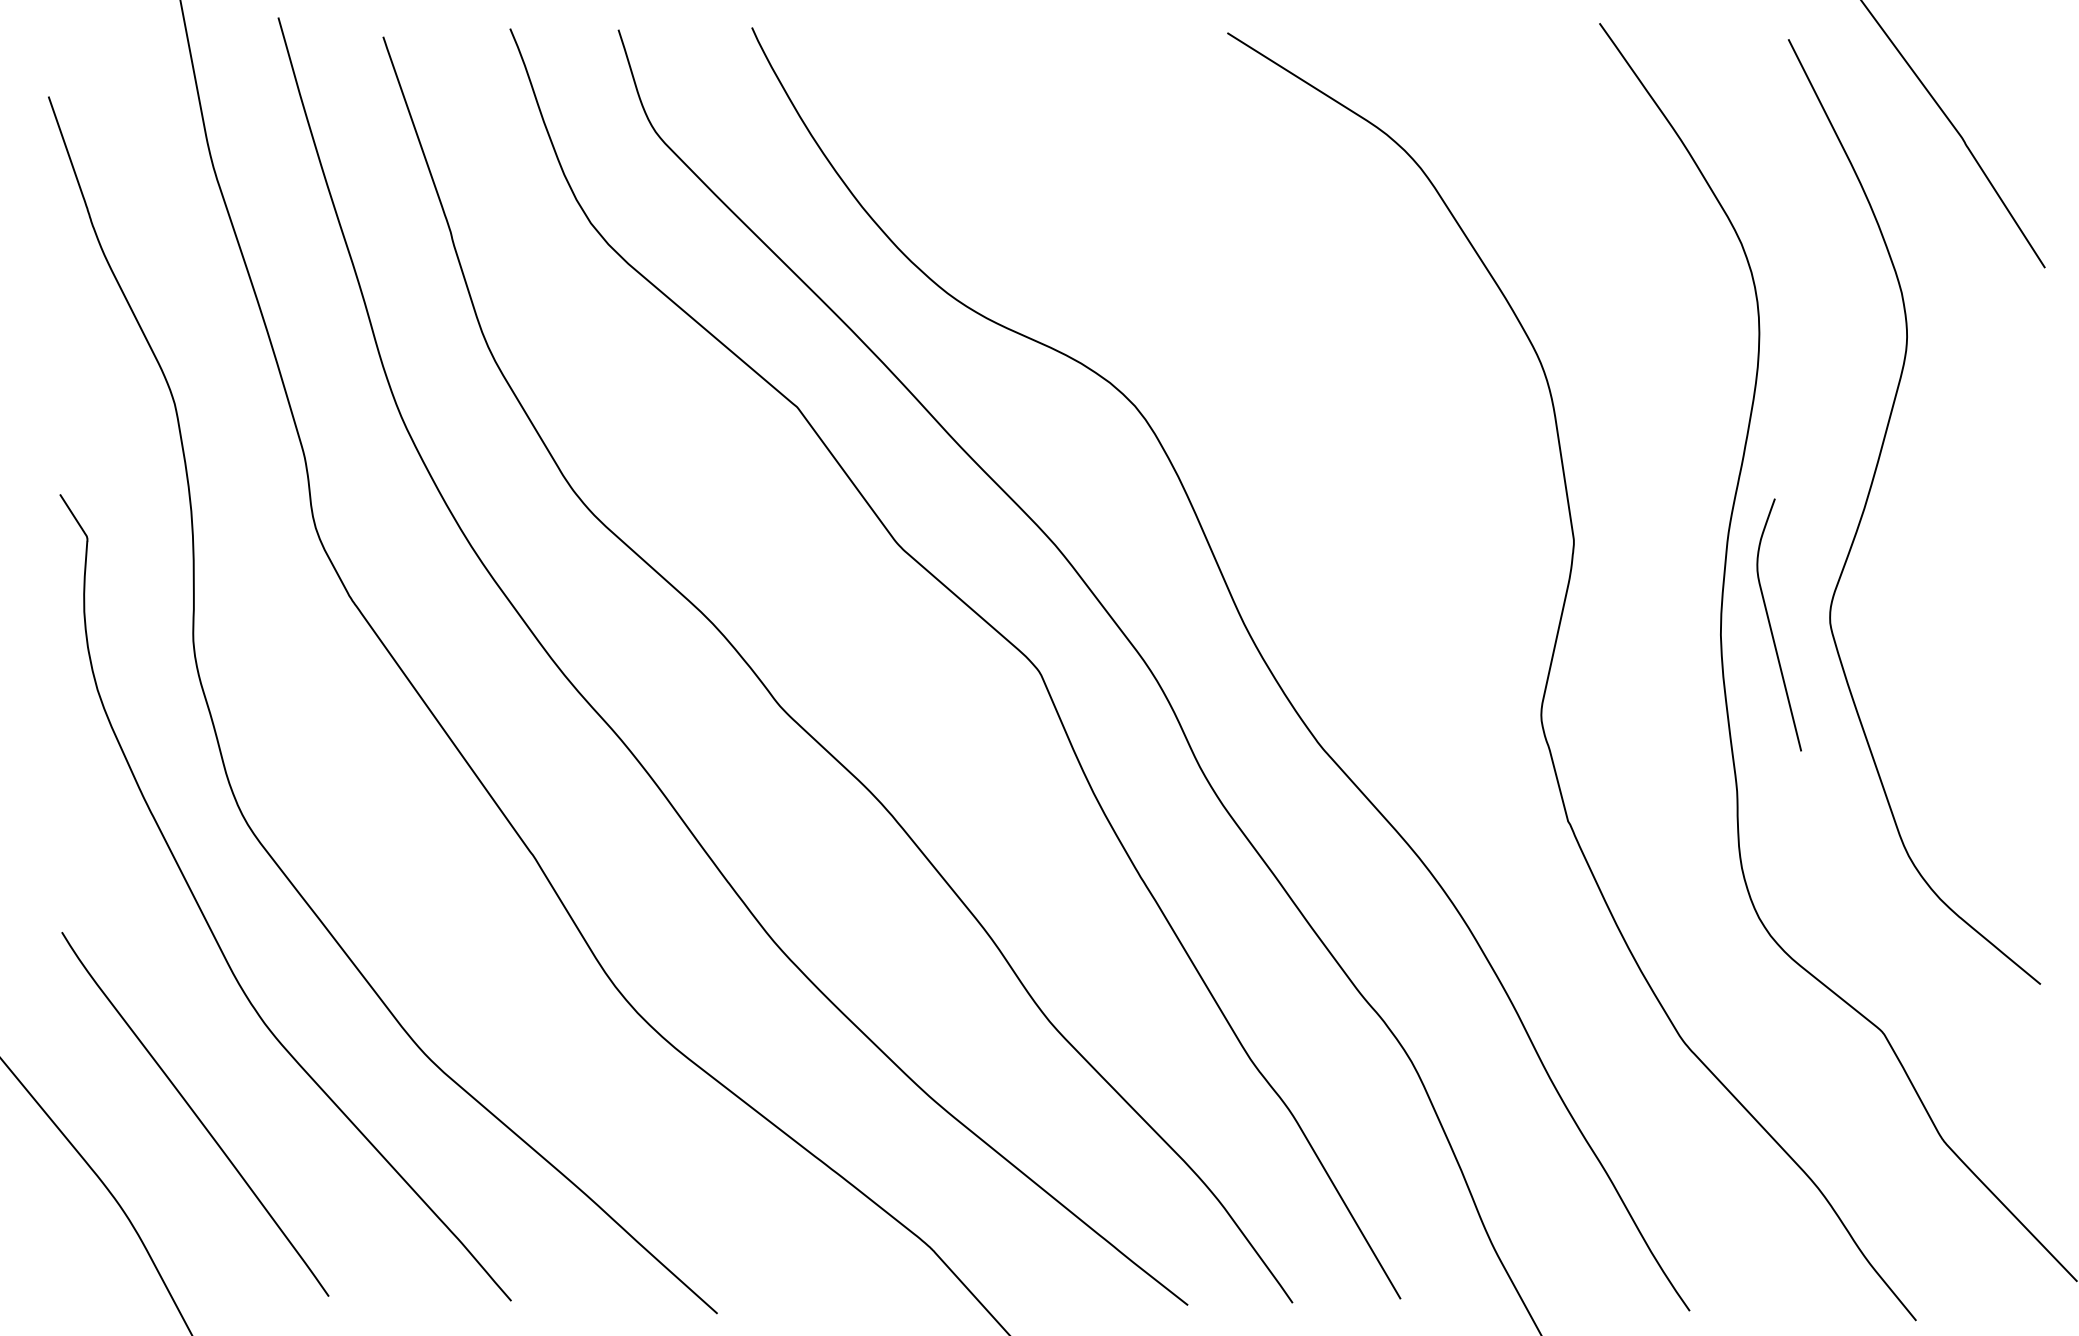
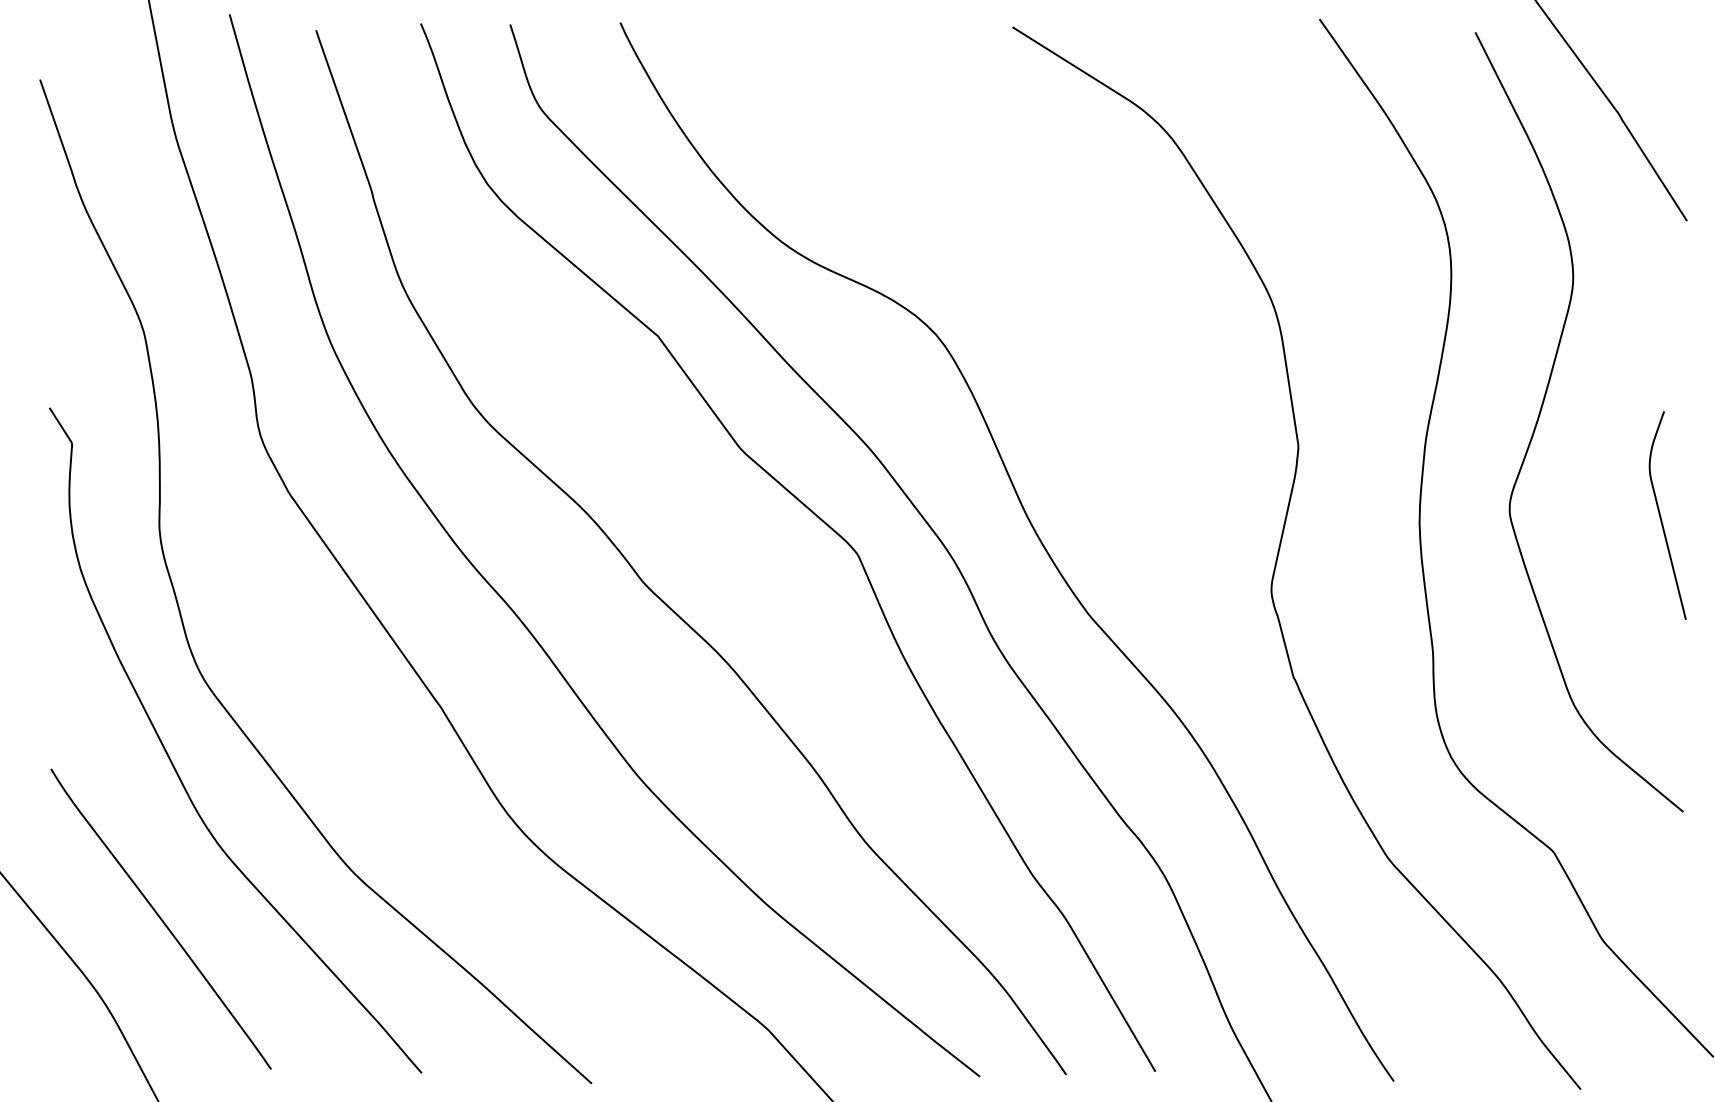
curve: (1771, 626) -> (1661, 516), moved

